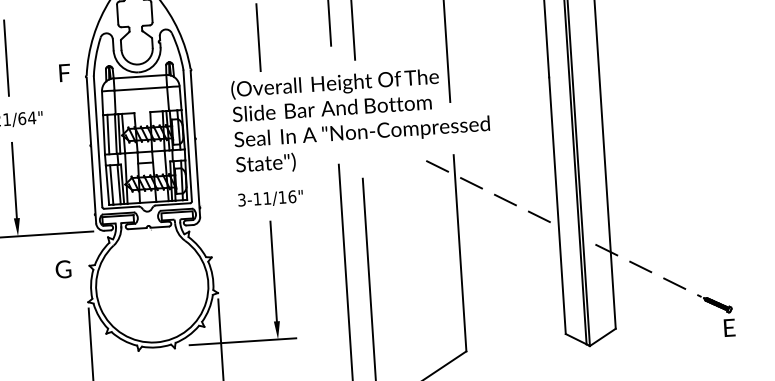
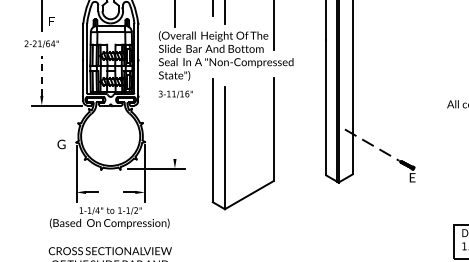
text: (63, 73) -> (51, 21), moved
line: (13, 181) -> (41, 76), solid -> dashed
line: (492, 192) -> (292, 98), removed
text: (63, 269) -> (61, 144), moved
line: (272, 271) -> (174, 132), removed

